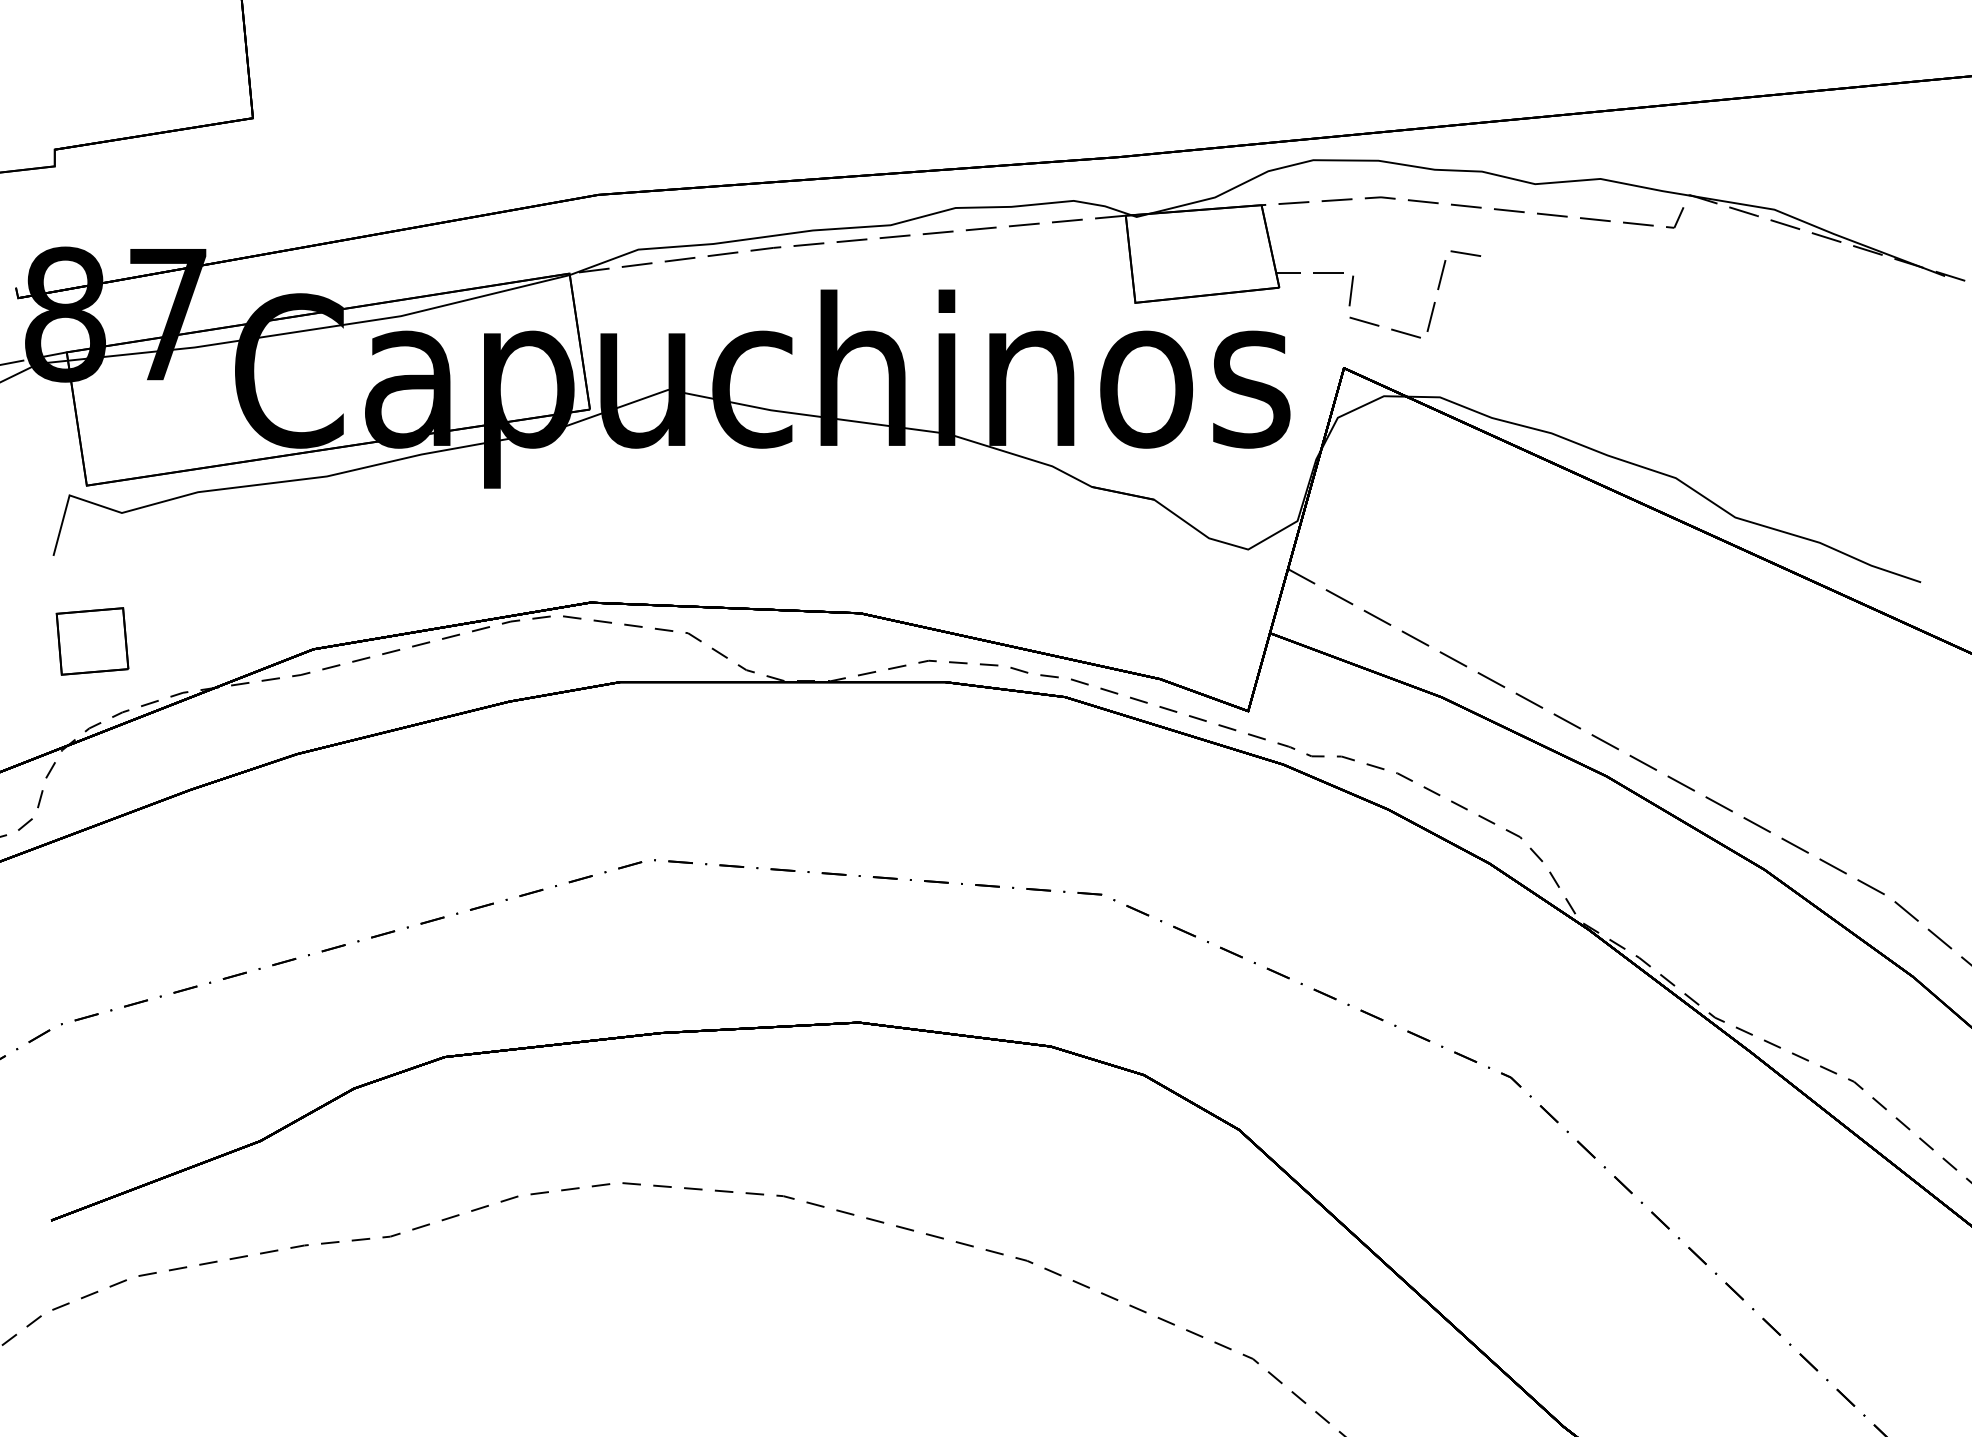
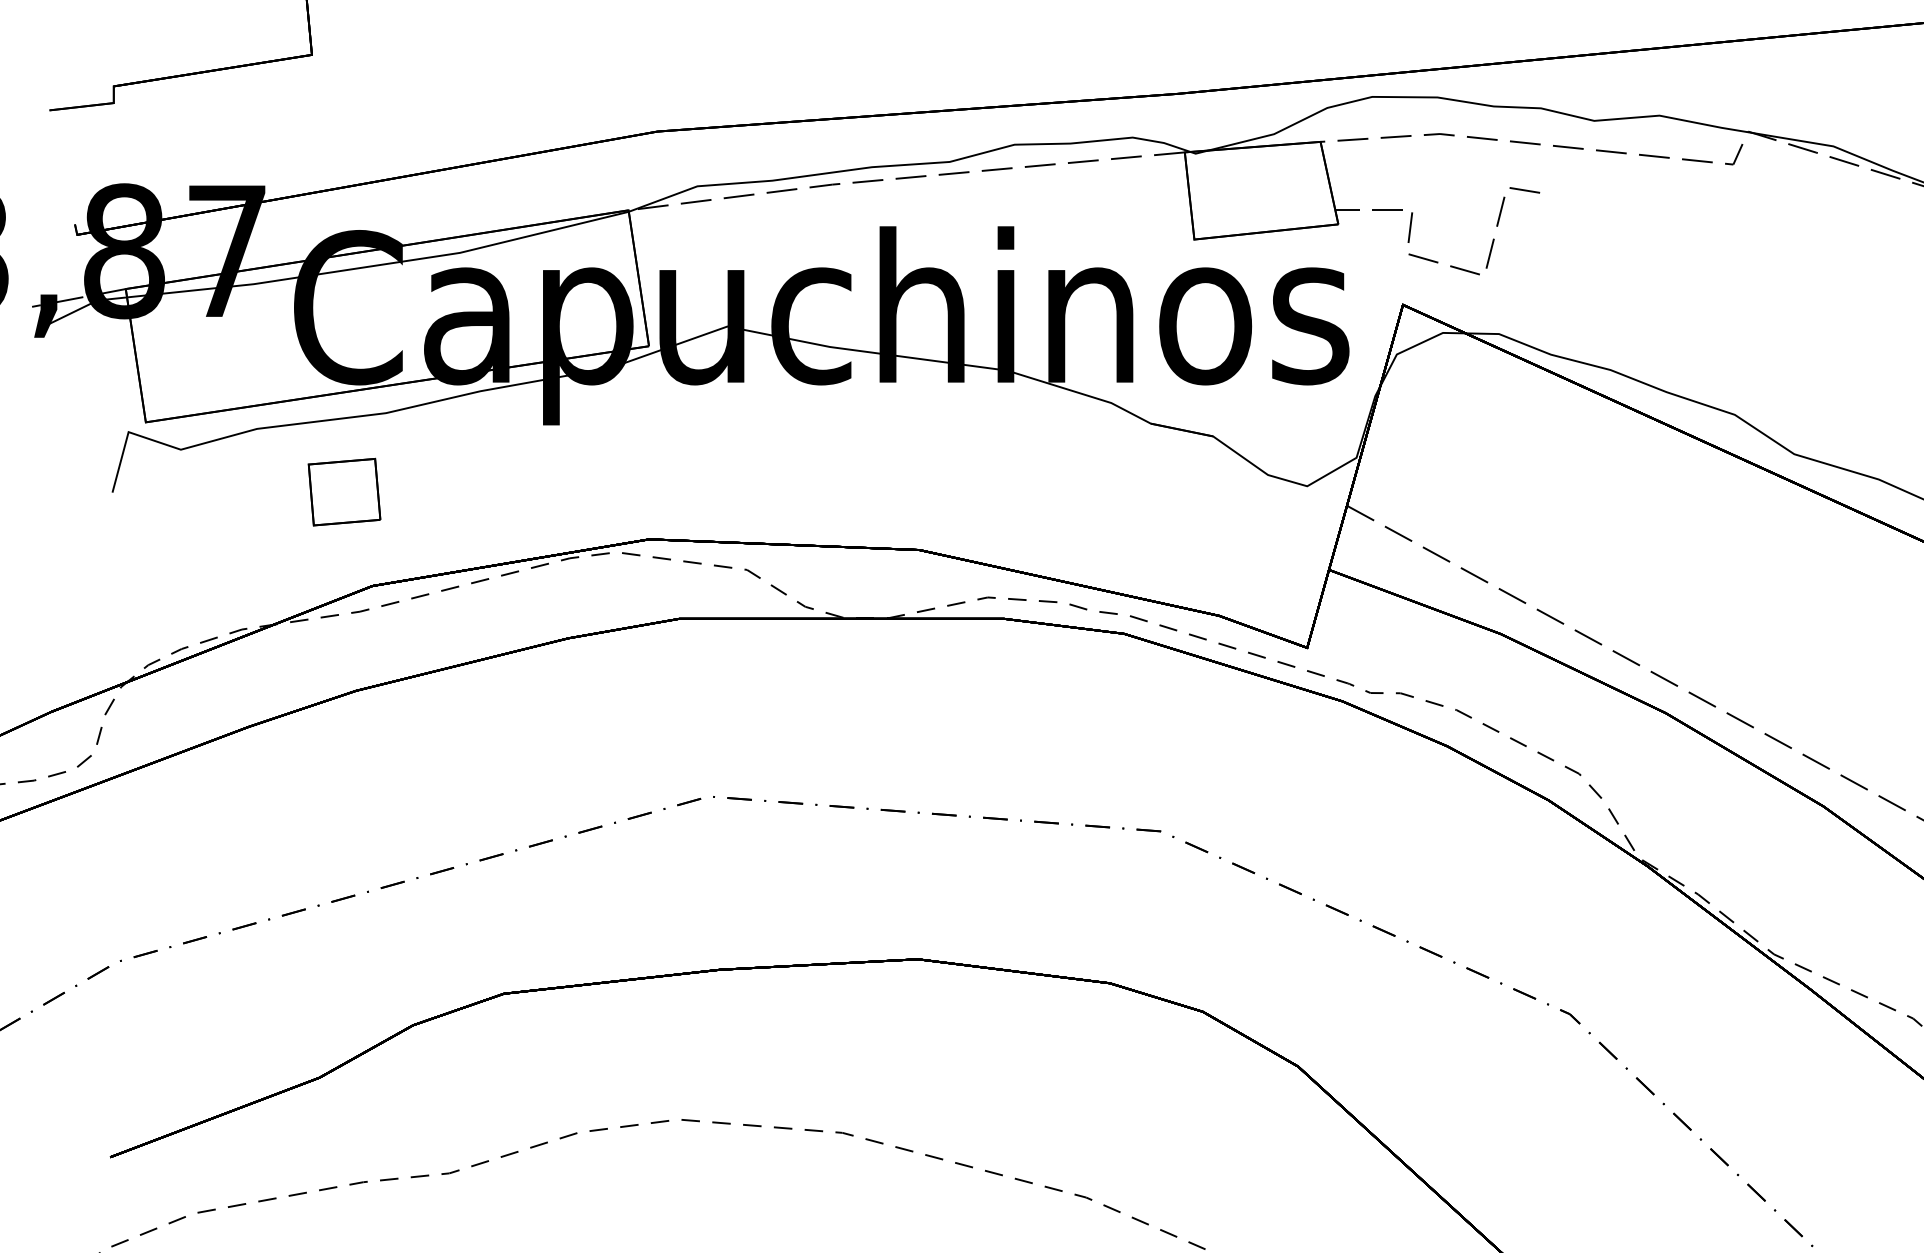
part: (92, 641) -> (344, 492), moved

